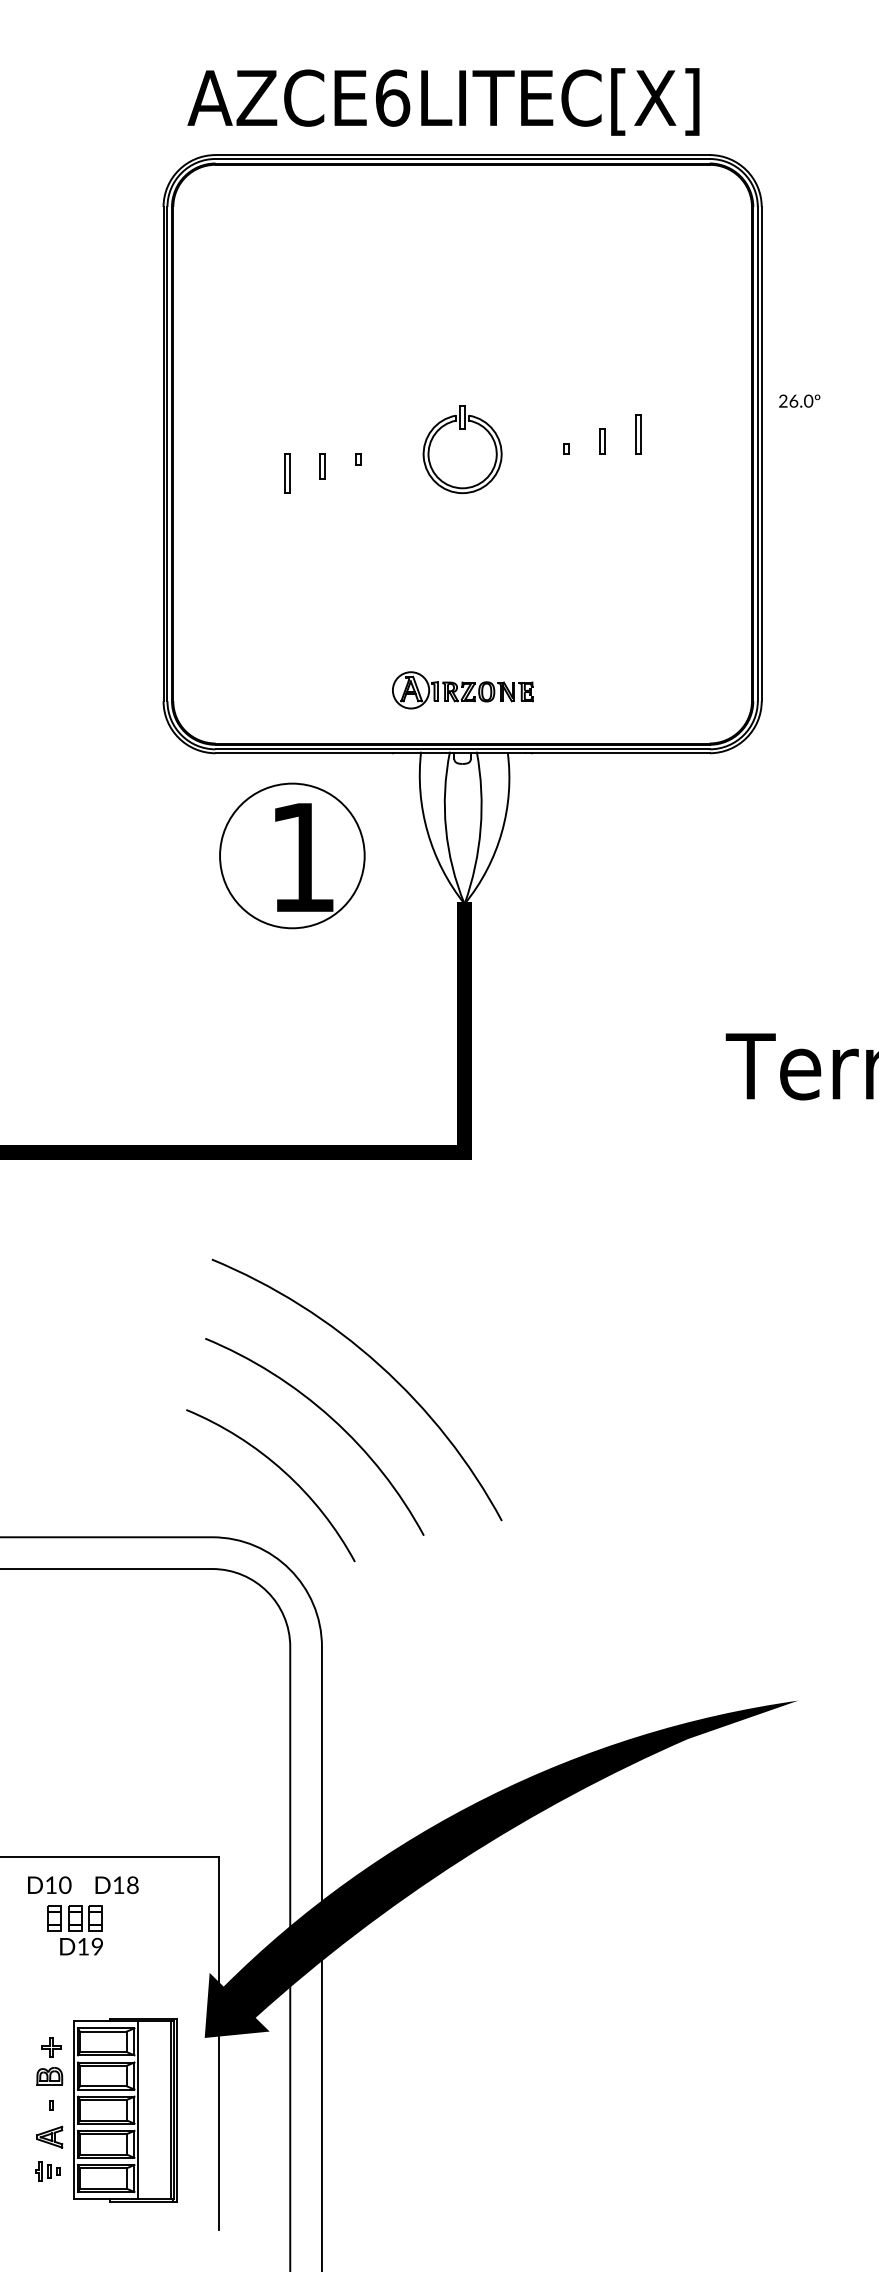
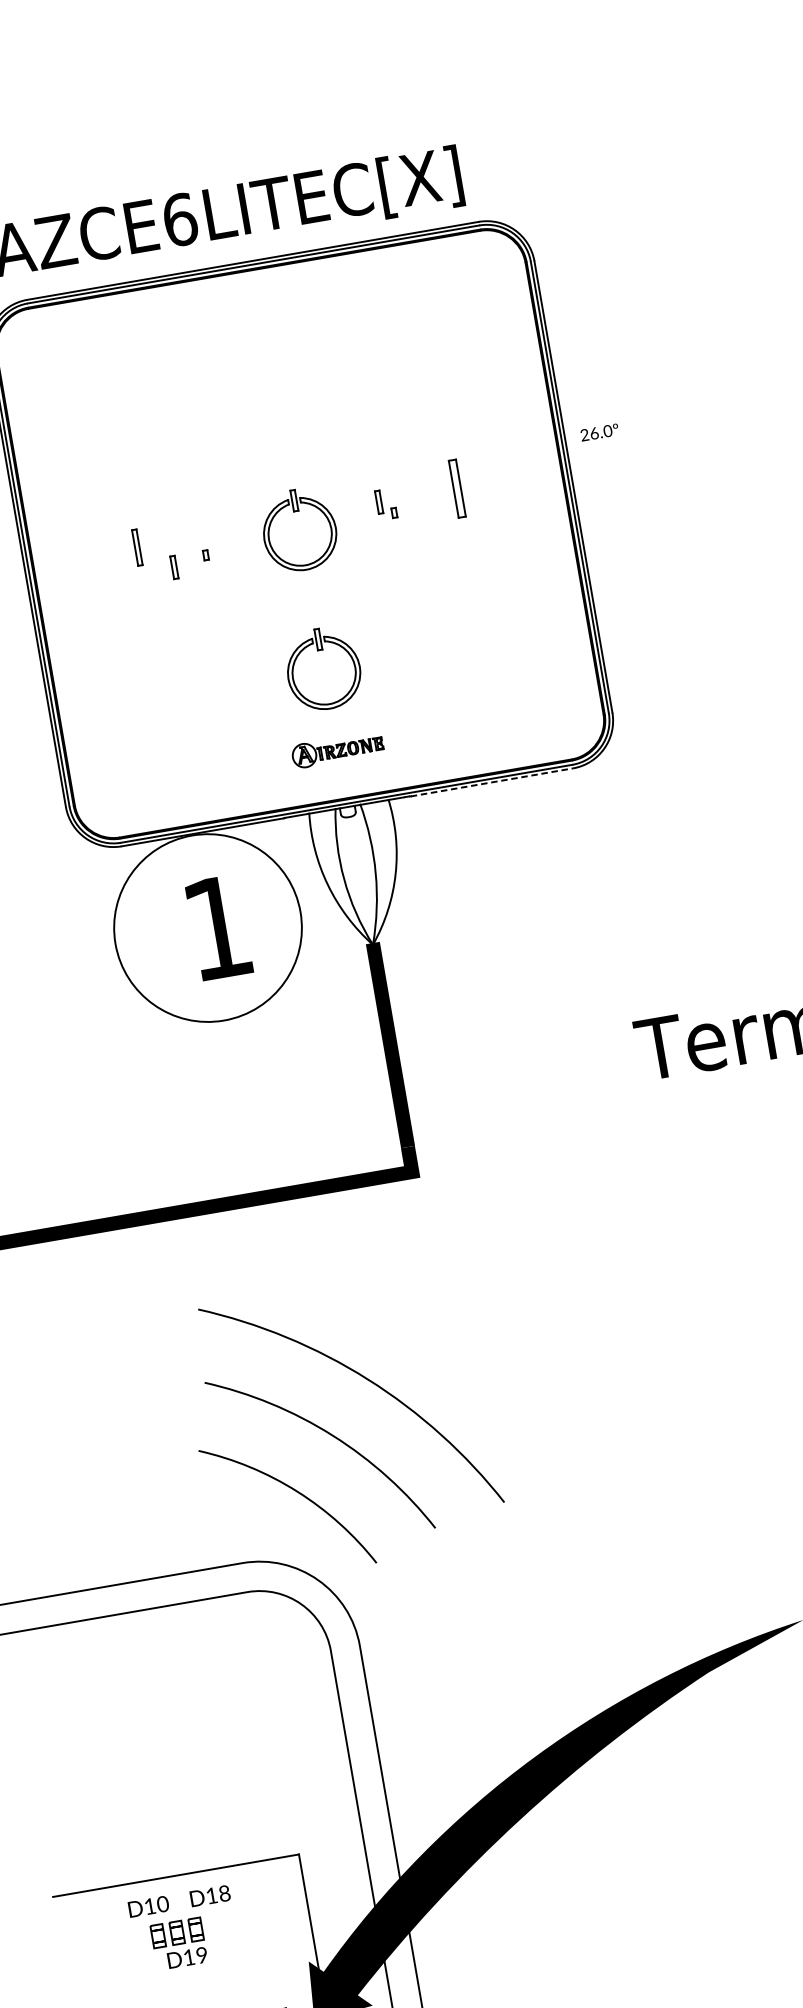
part: (638, 434) -> (457, 488), size x1.6
part: (602, 441) -> (379, 501), moved
part: (287, 473) -> (137, 547), moved
part: (462, 581) -> (320, 650), added
part: (462, 690) -> (337, 750), size x0.7
line: (620, 753) -> (491, 782), solid -> dashed
circle: (292, 855) -> (208, 927), size x1.4

